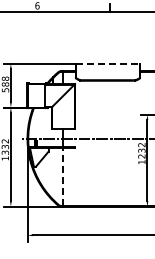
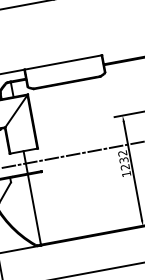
line: (107, 63) -> (62, 62), dashed -> solid
line: (63, 176) -> (34, 209), dashed -> solid

